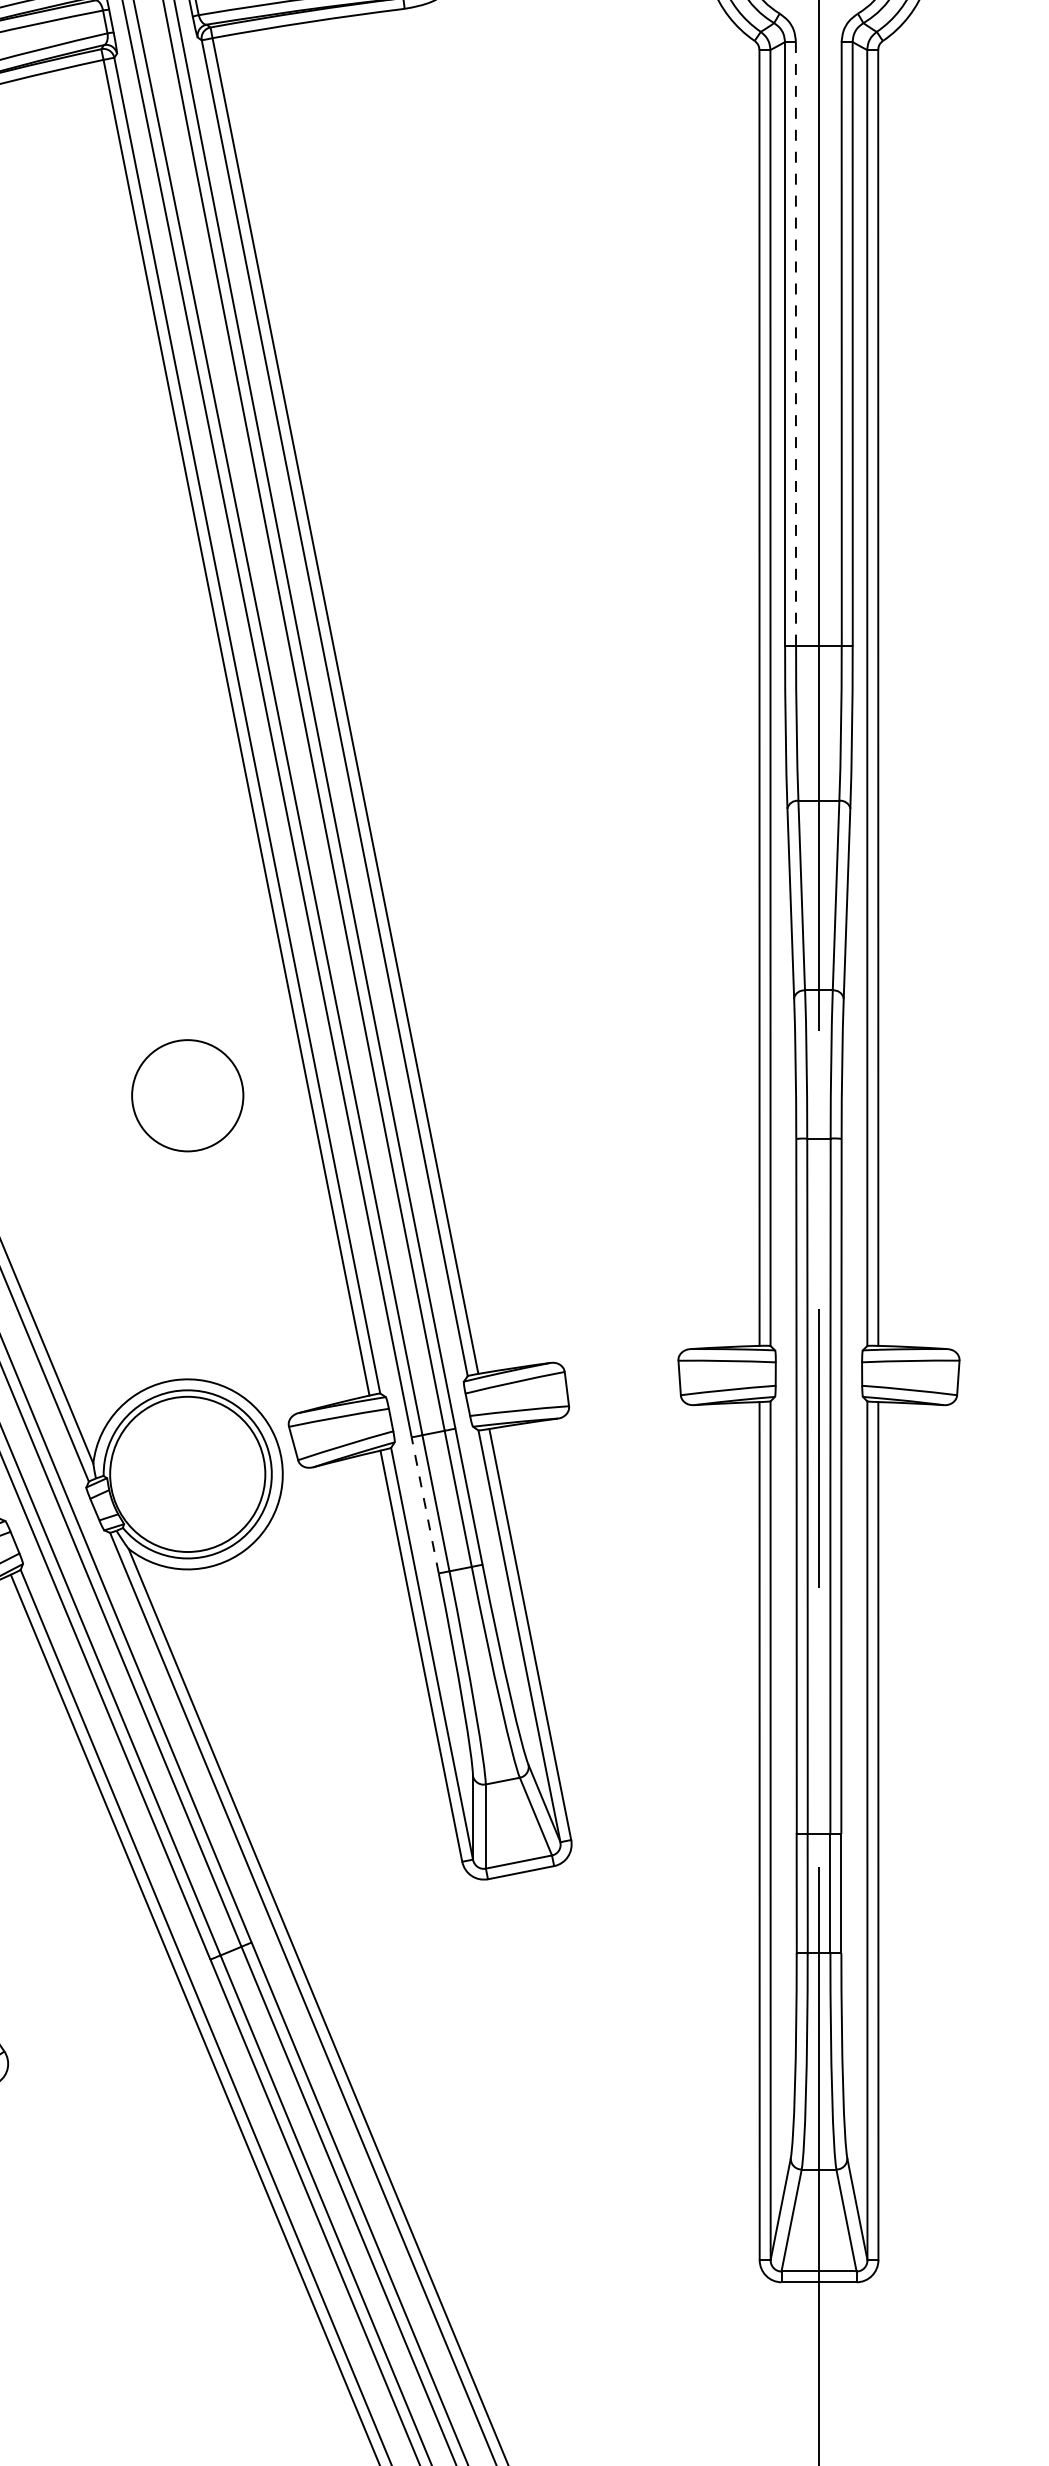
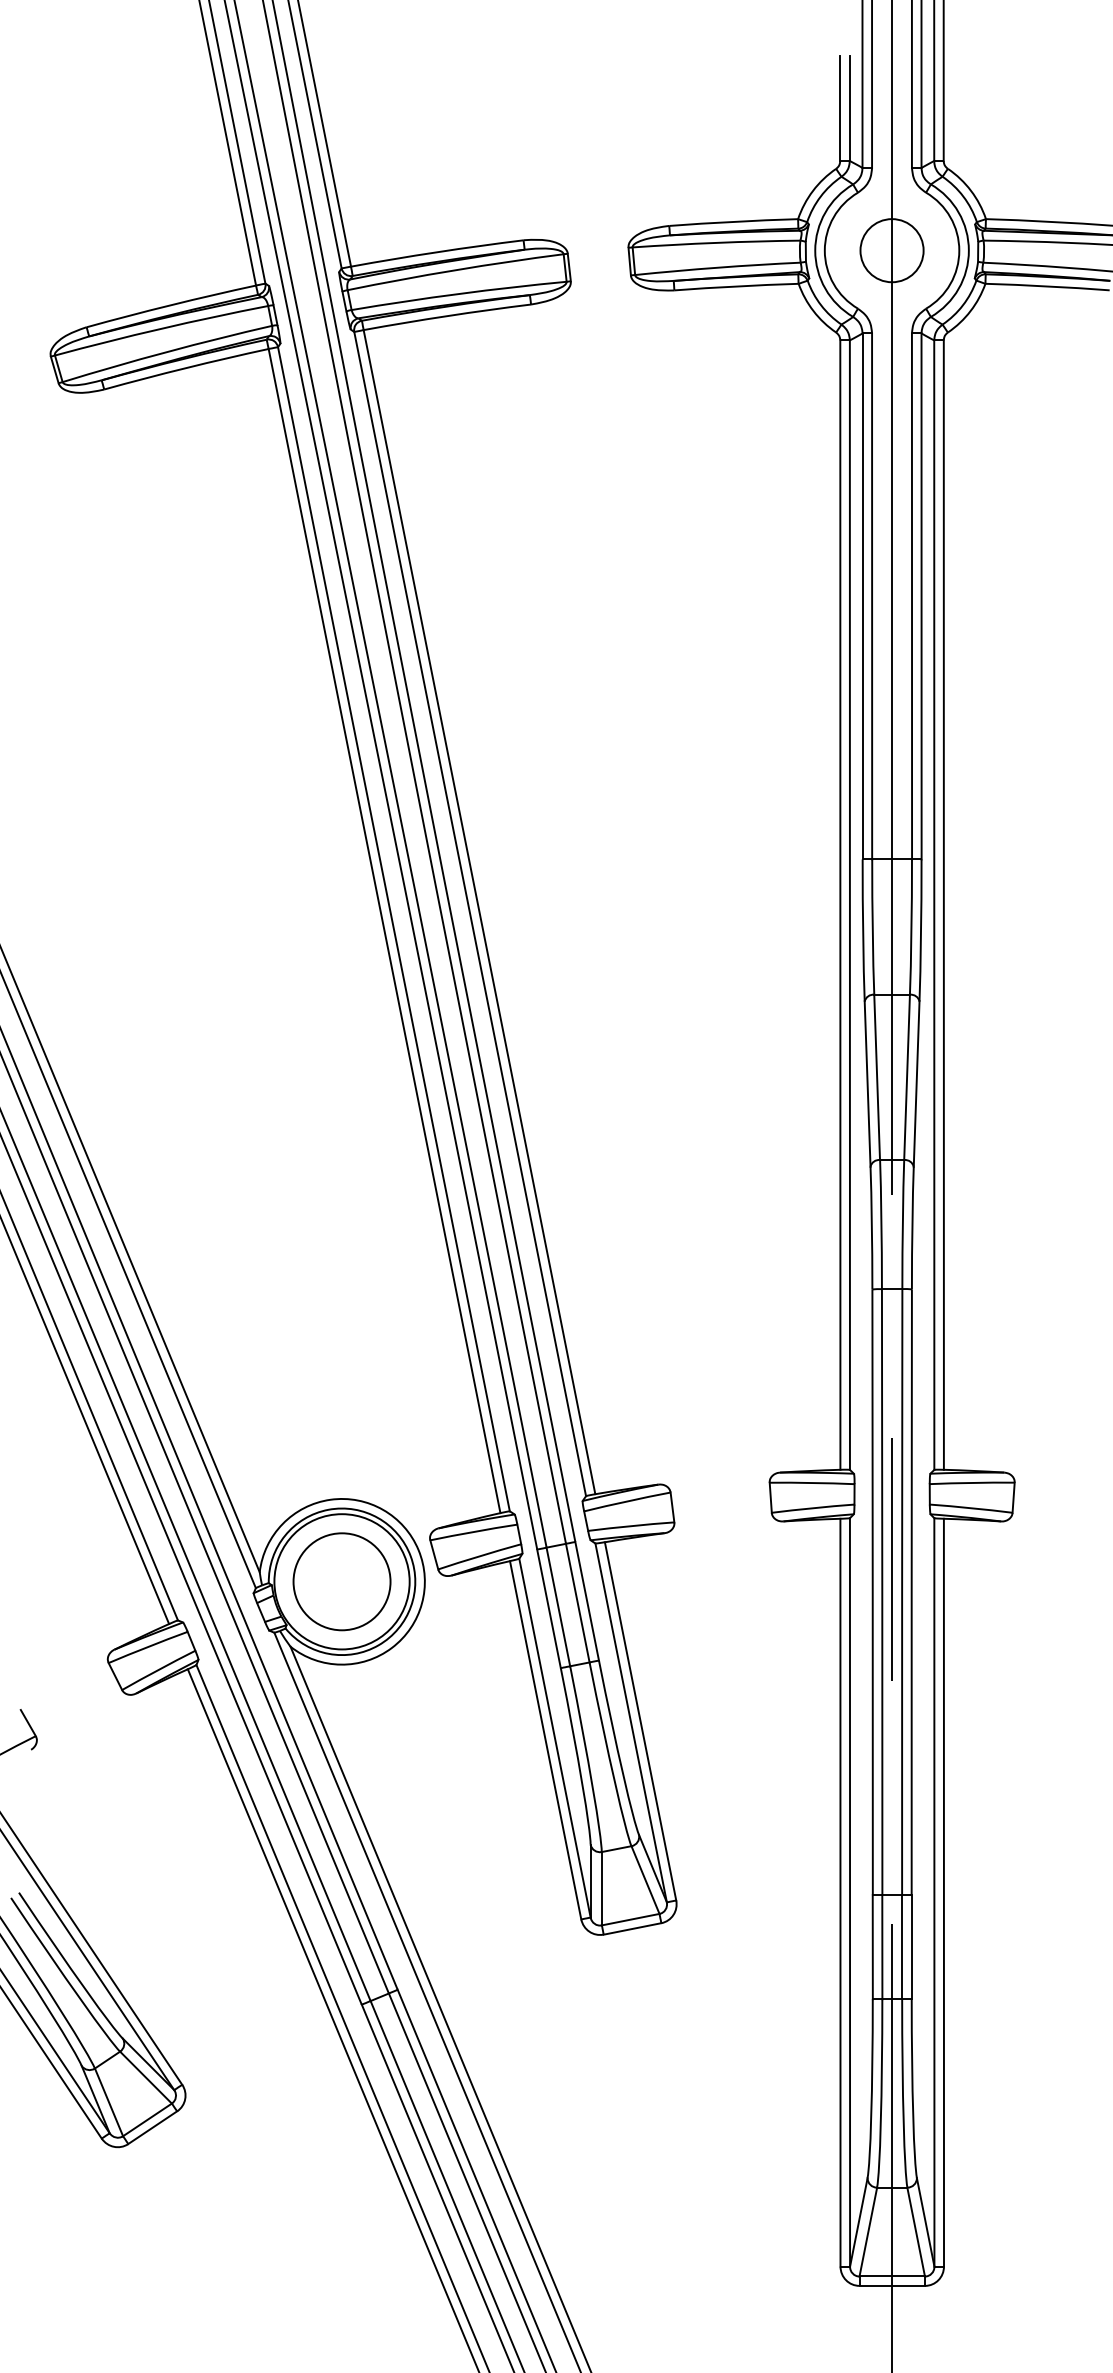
line: (796, 343) -> (872, 596), dashed -> solid
circle: (187, 1095) -> (341, 1581), moved
line: (424, 1505) -> (548, 1608), dashed -> solid

